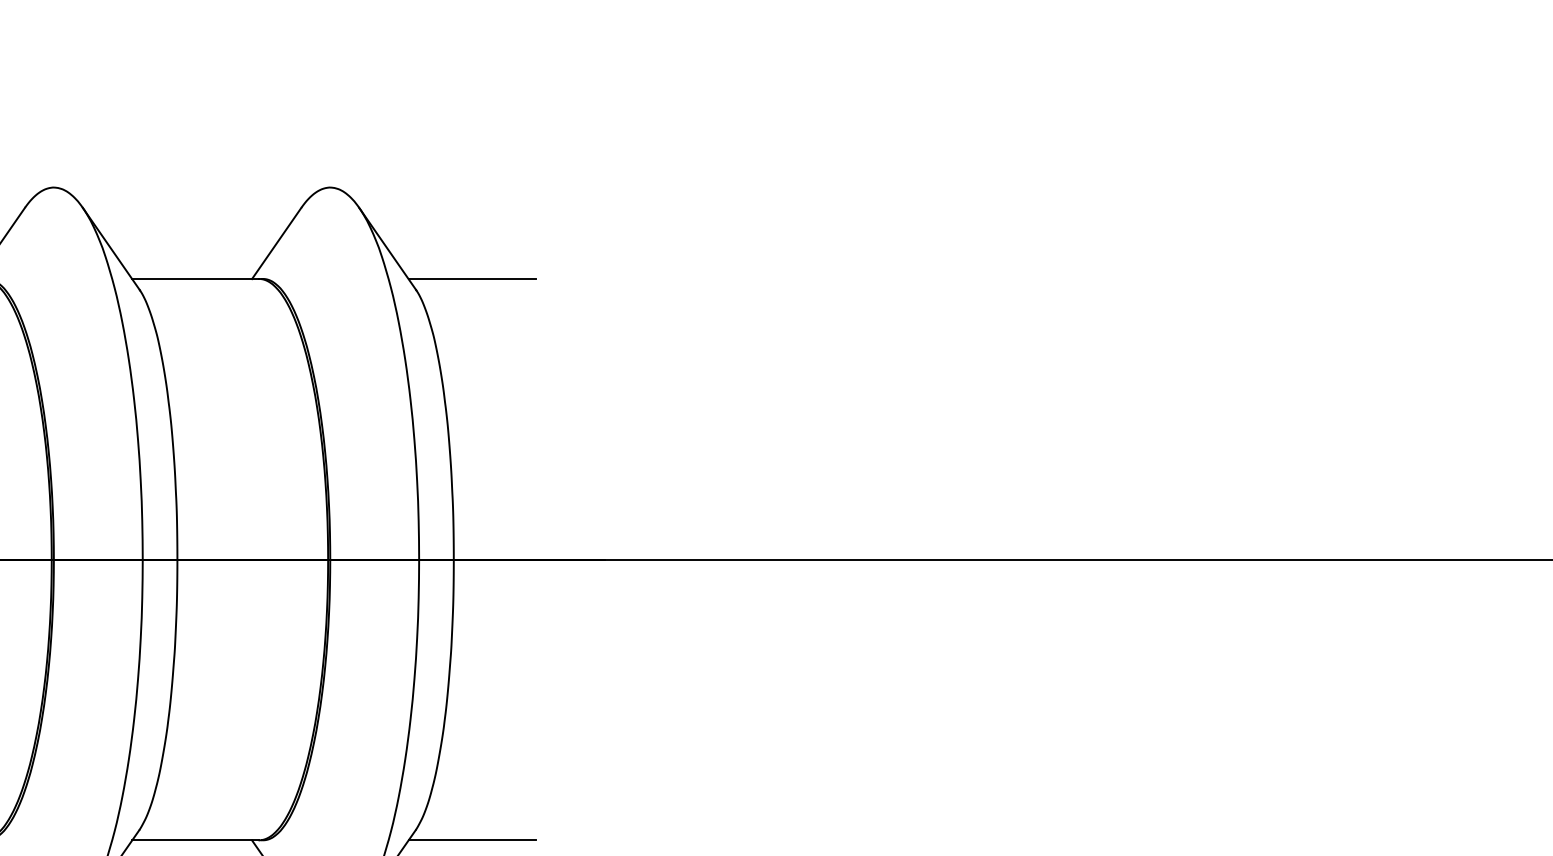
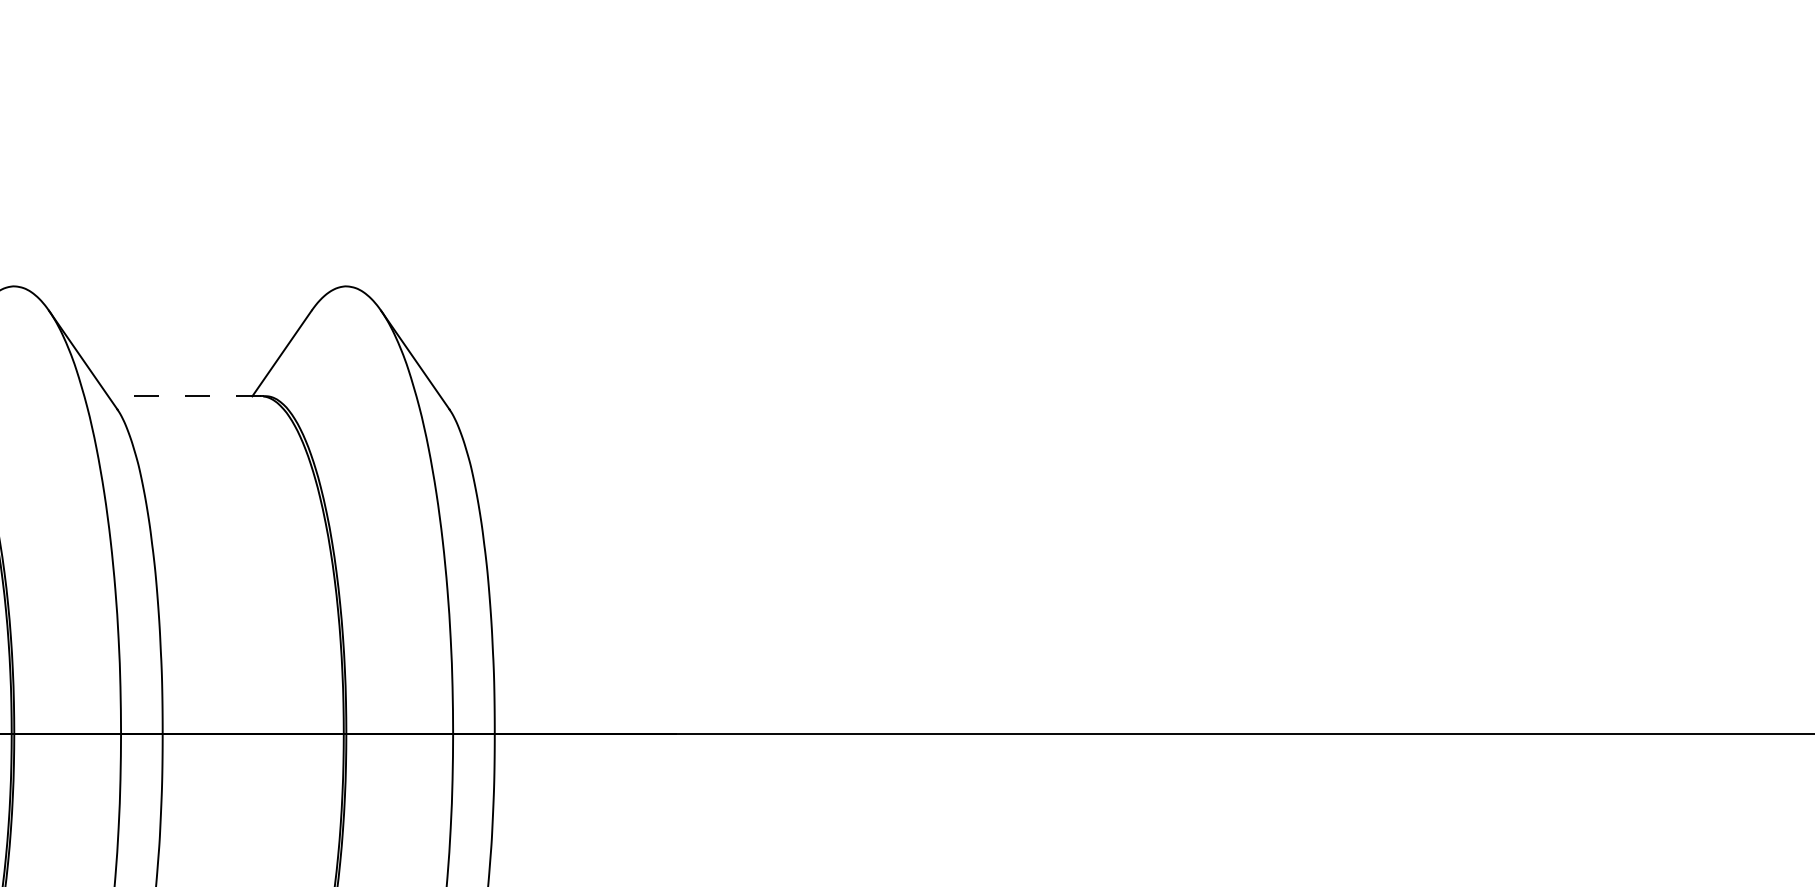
line: (195, 279) -> (184, 396), solid -> dashed
line: (471, 279) -> (516, 396), removed

